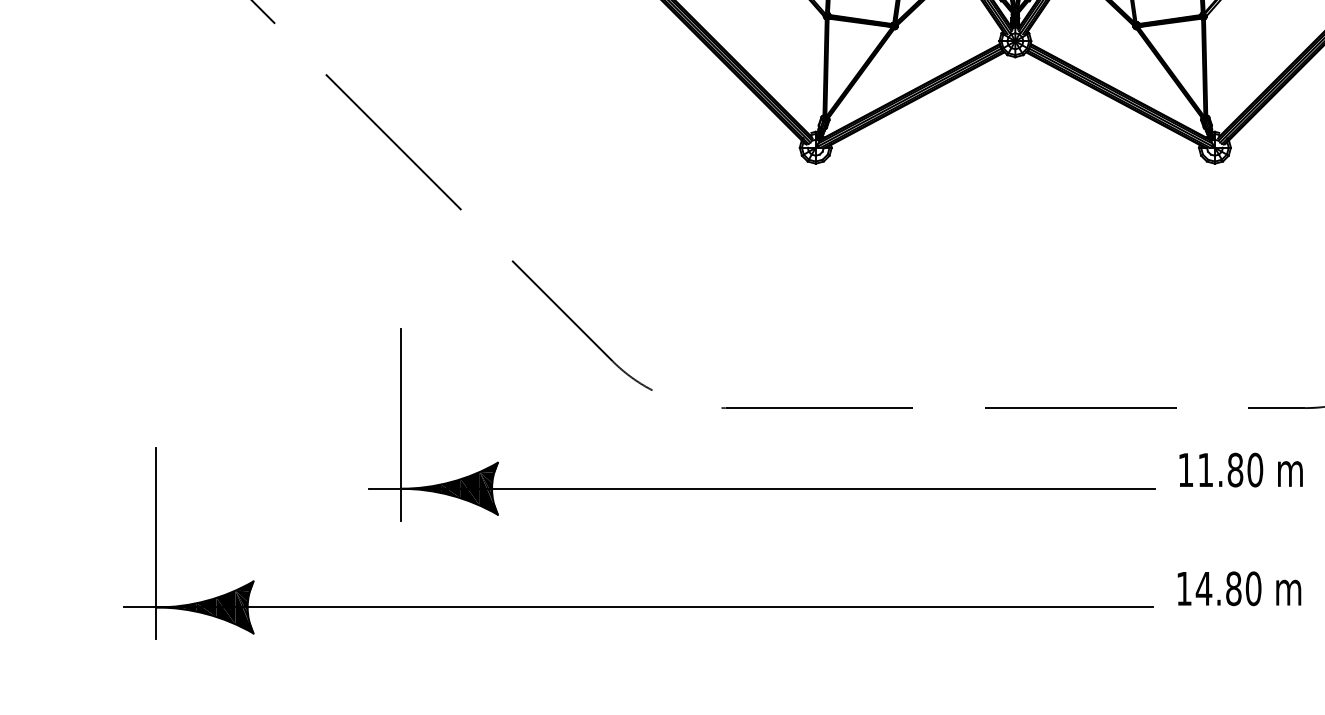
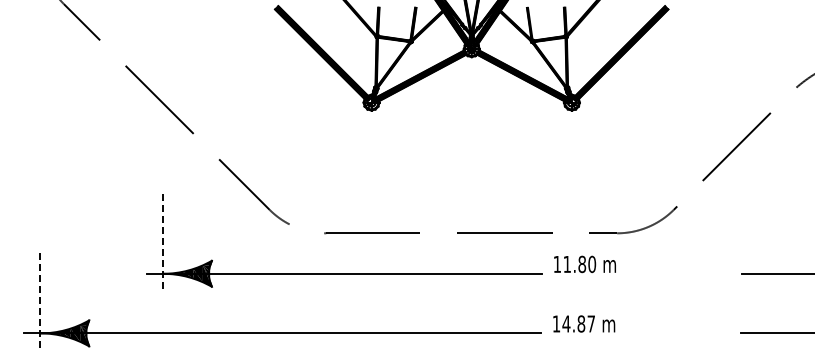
line: (401, 426) -> (163, 242), solid -> dashed
line: (156, 543) -> (40, 301), solid -> dashed
text: (1253, 587) -> (591, 323), 14.80 -> 14.87

